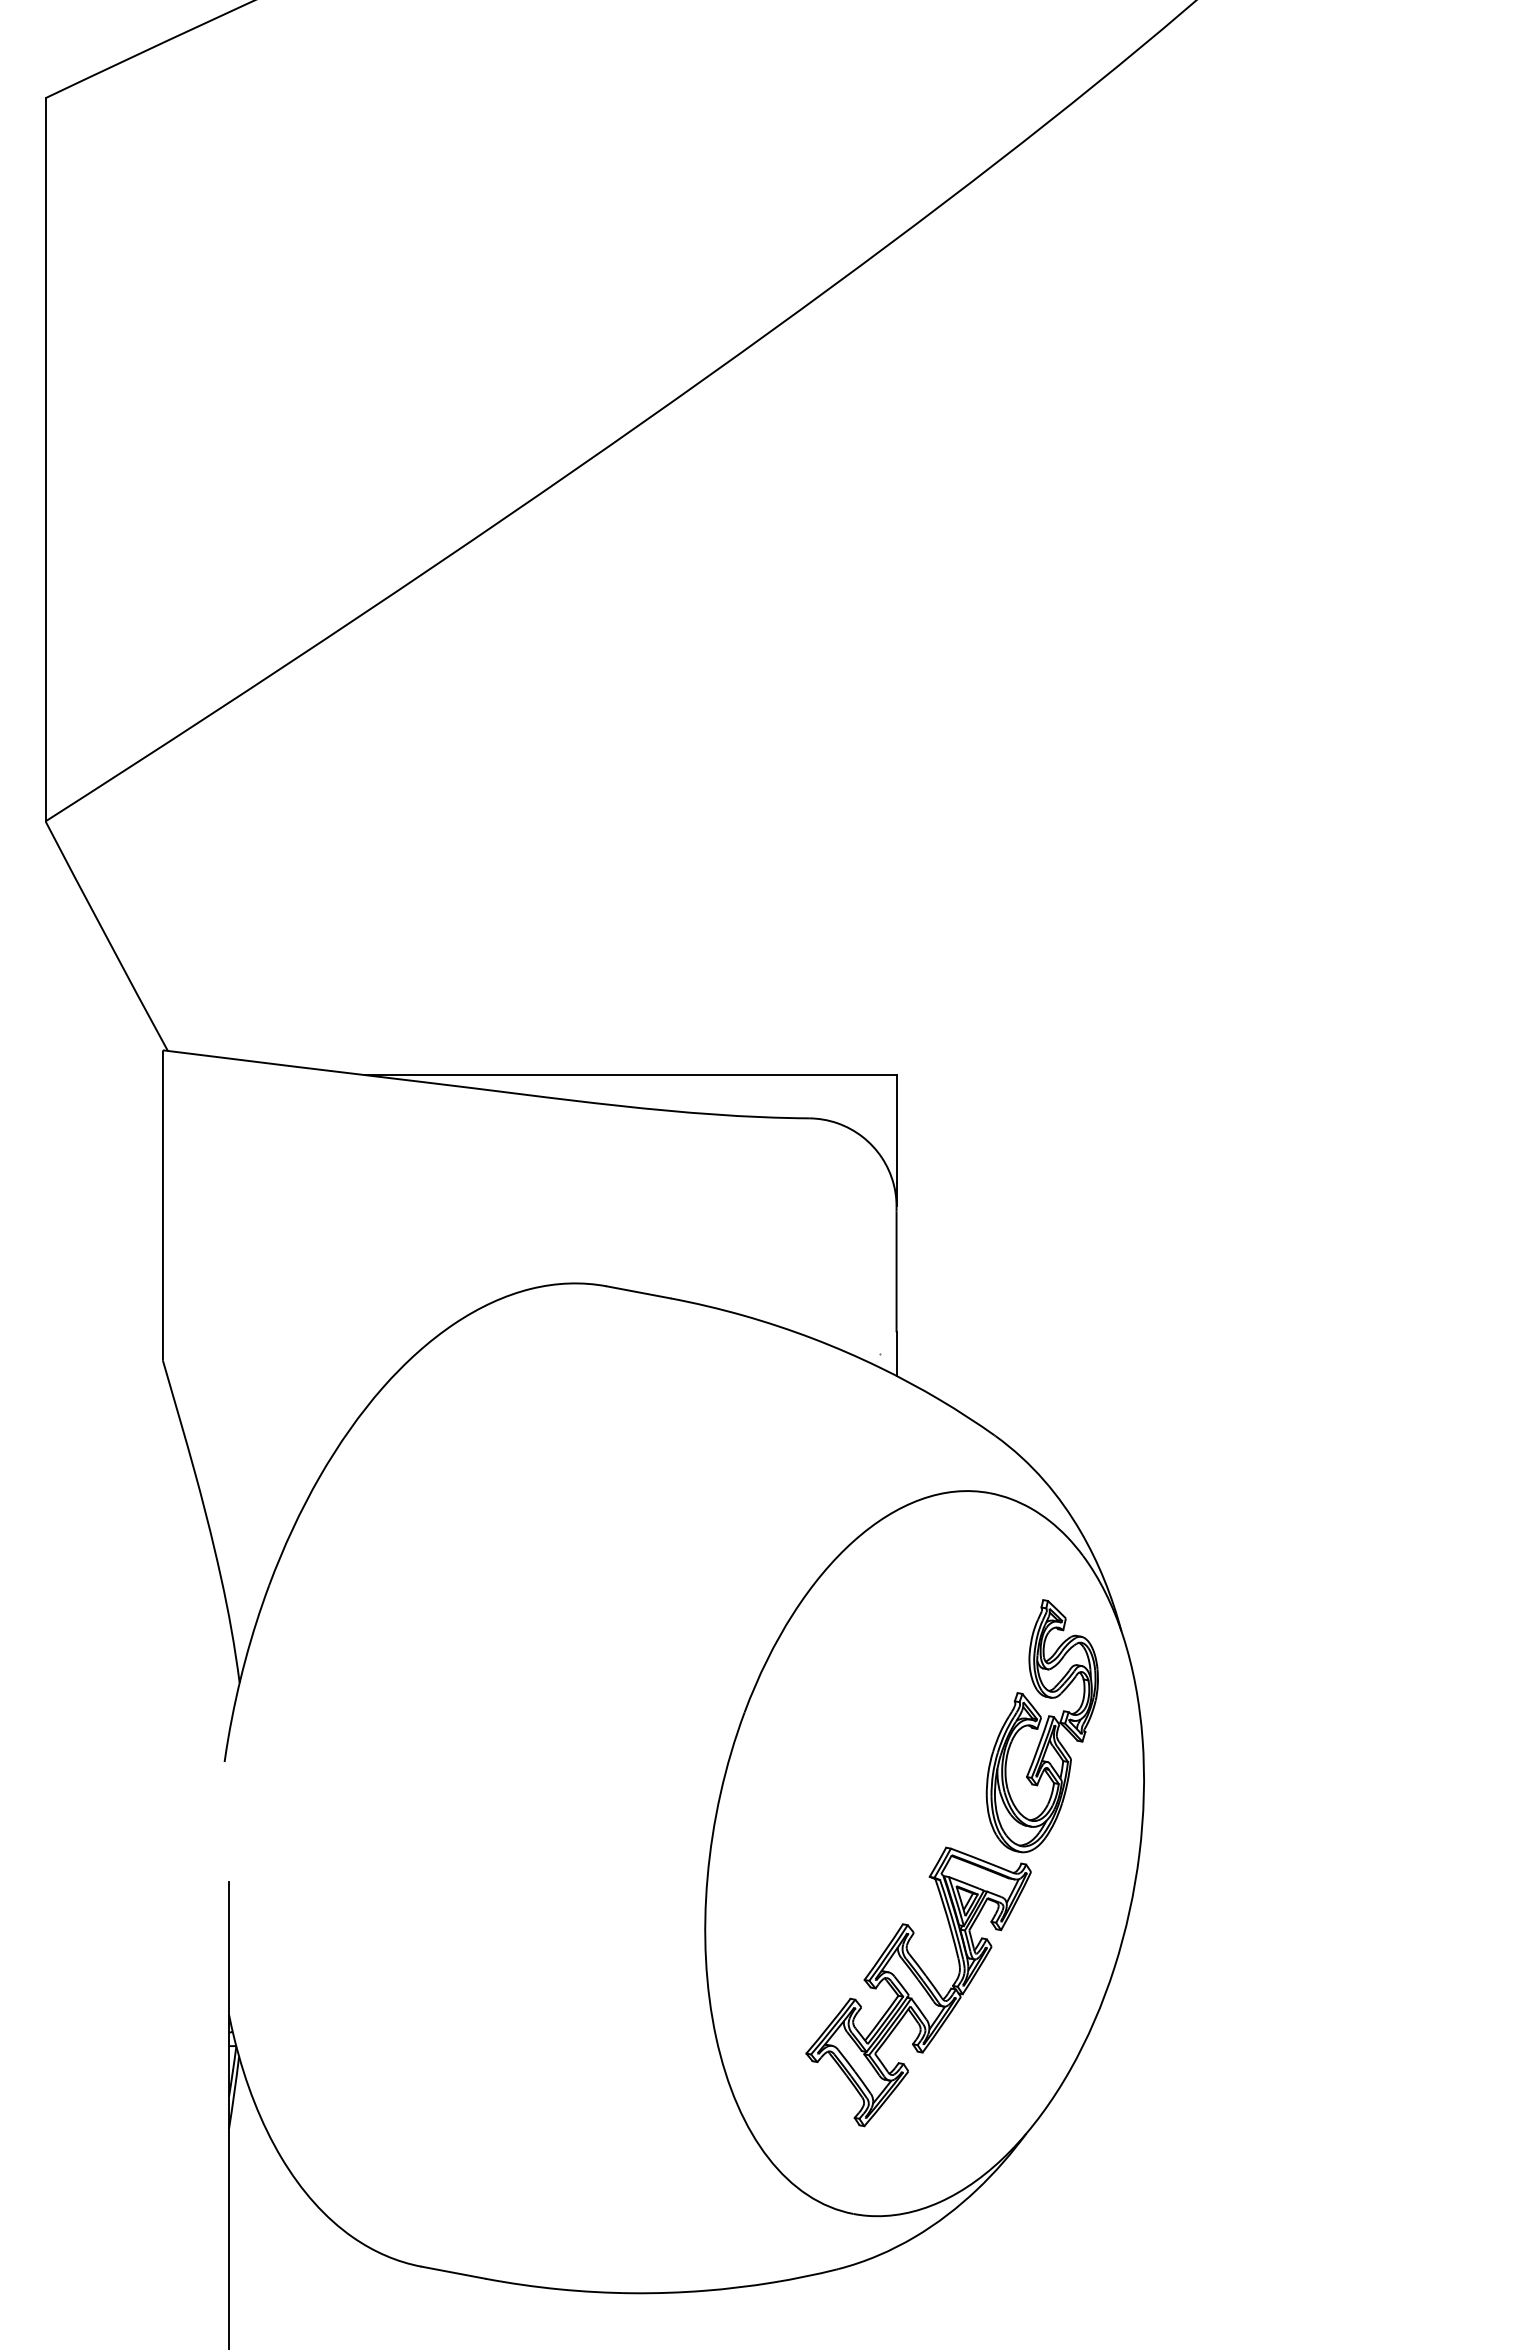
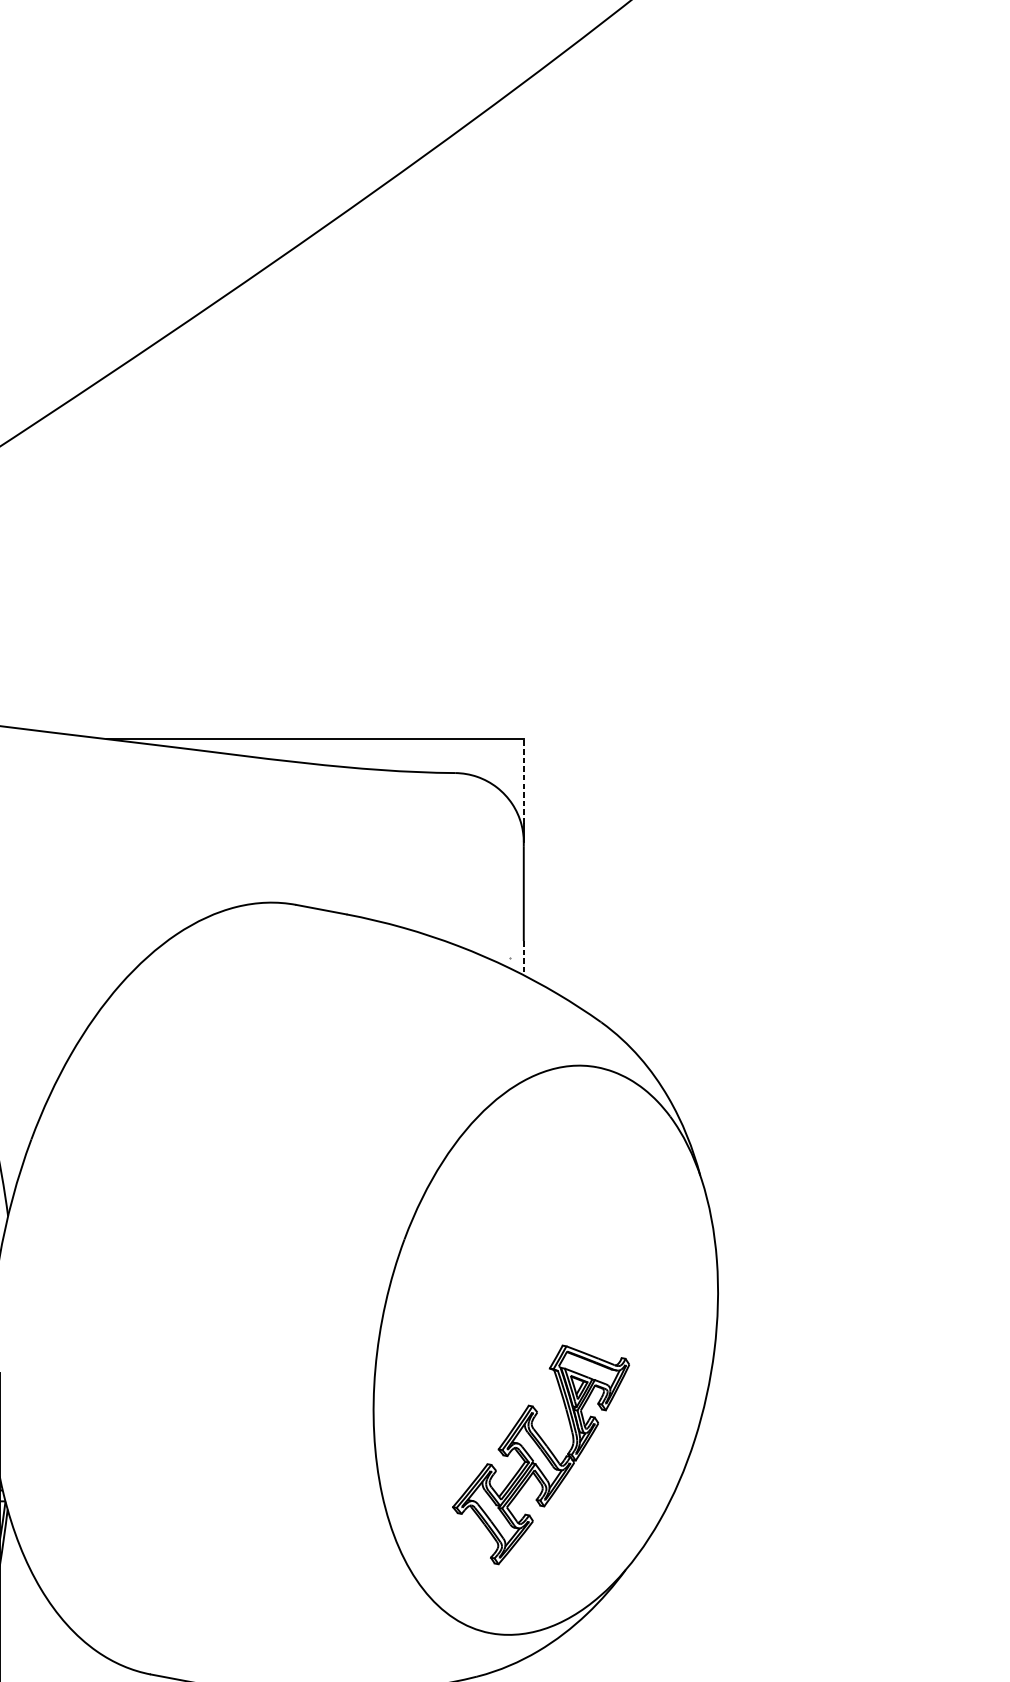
line: (896, 1128) -> (523, 781), solid -> dashed
line: (896, 1354) -> (523, 958), solid -> dashed
part: (1041, 1726) -> (637, 1250), removed

